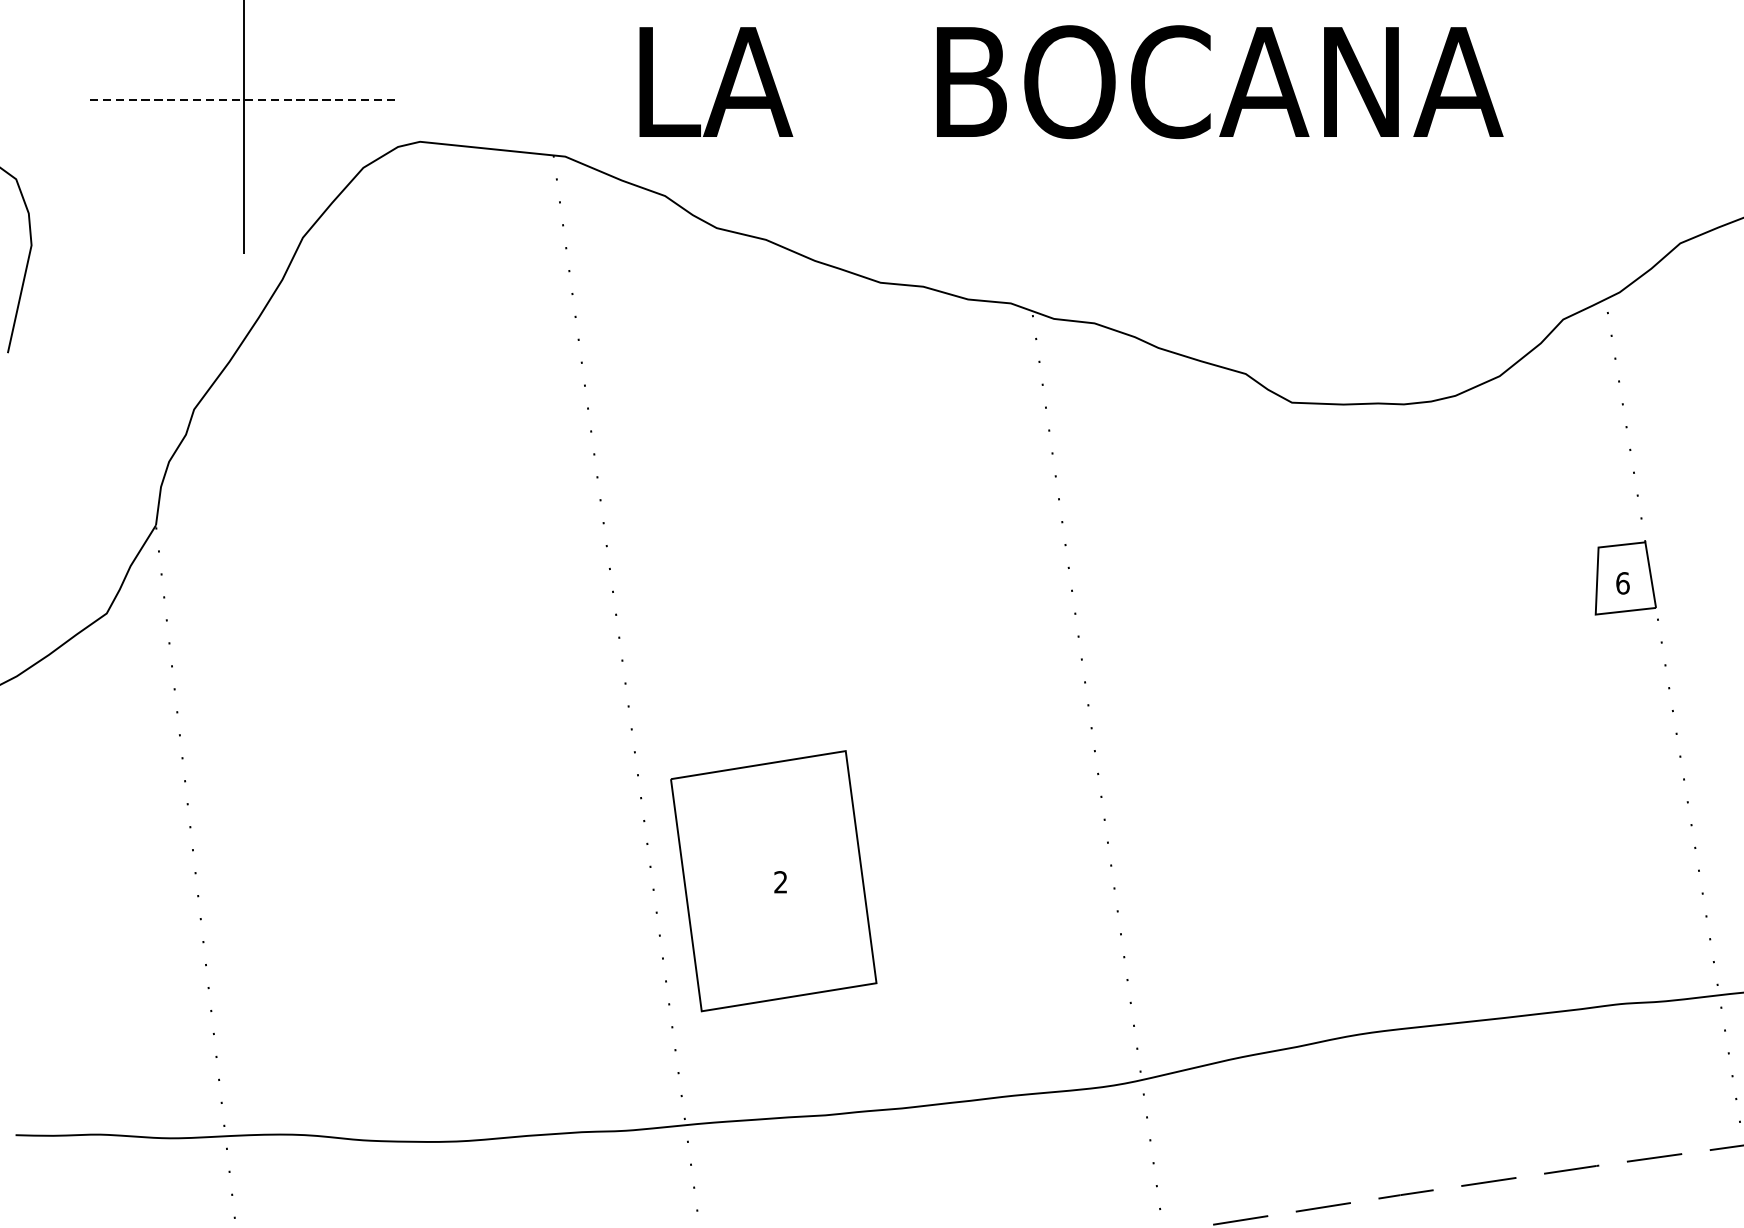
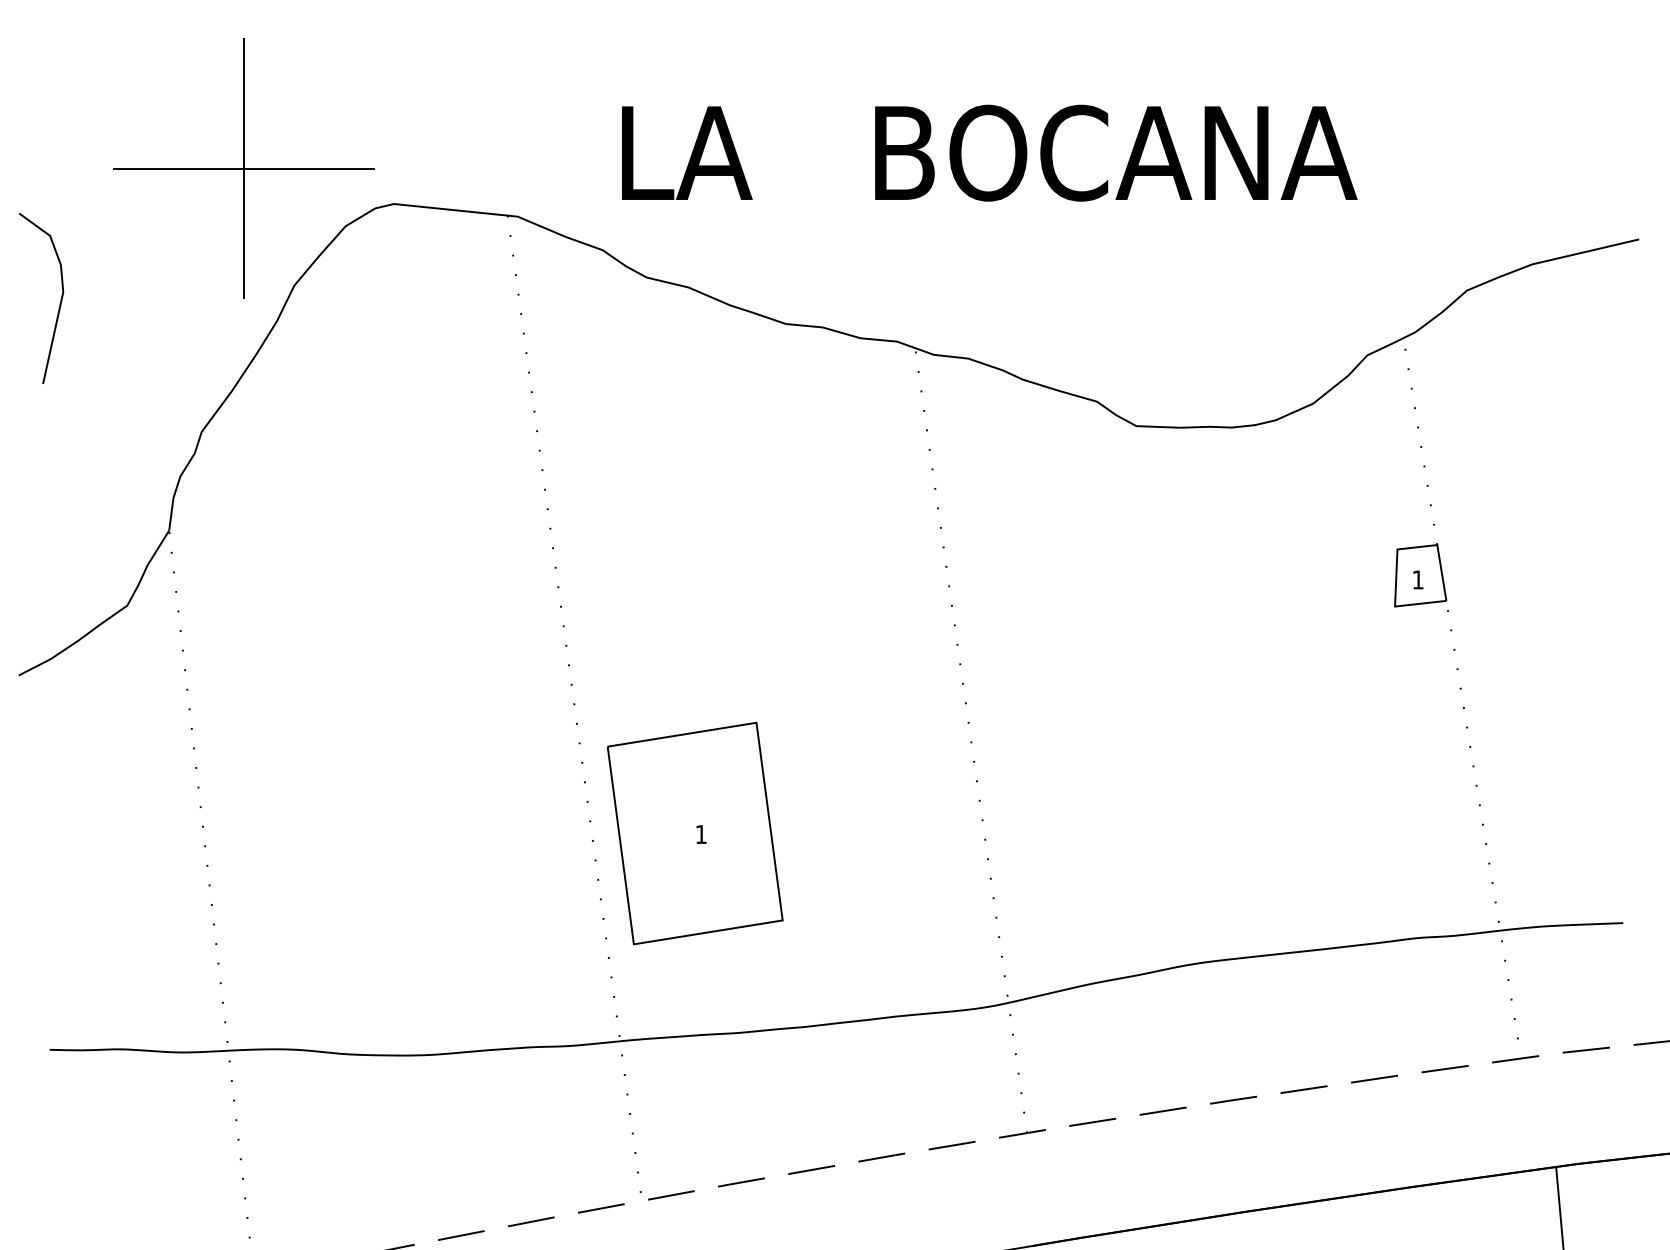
text: (1071, 81) -> (989, 152), moved
line: (243, 100) -> (243, 168), dashed -> solid
text: (1623, 582) -> (1418, 579), 6 -> 1
text: (779, 881) -> (700, 833), 2 -> 1

